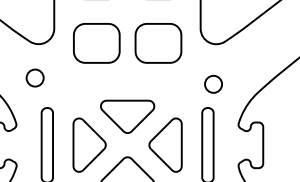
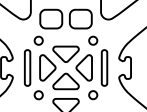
part: (34, 77) -> (38, 40), moved
part: (214, 83) -> (93, 40), moved

